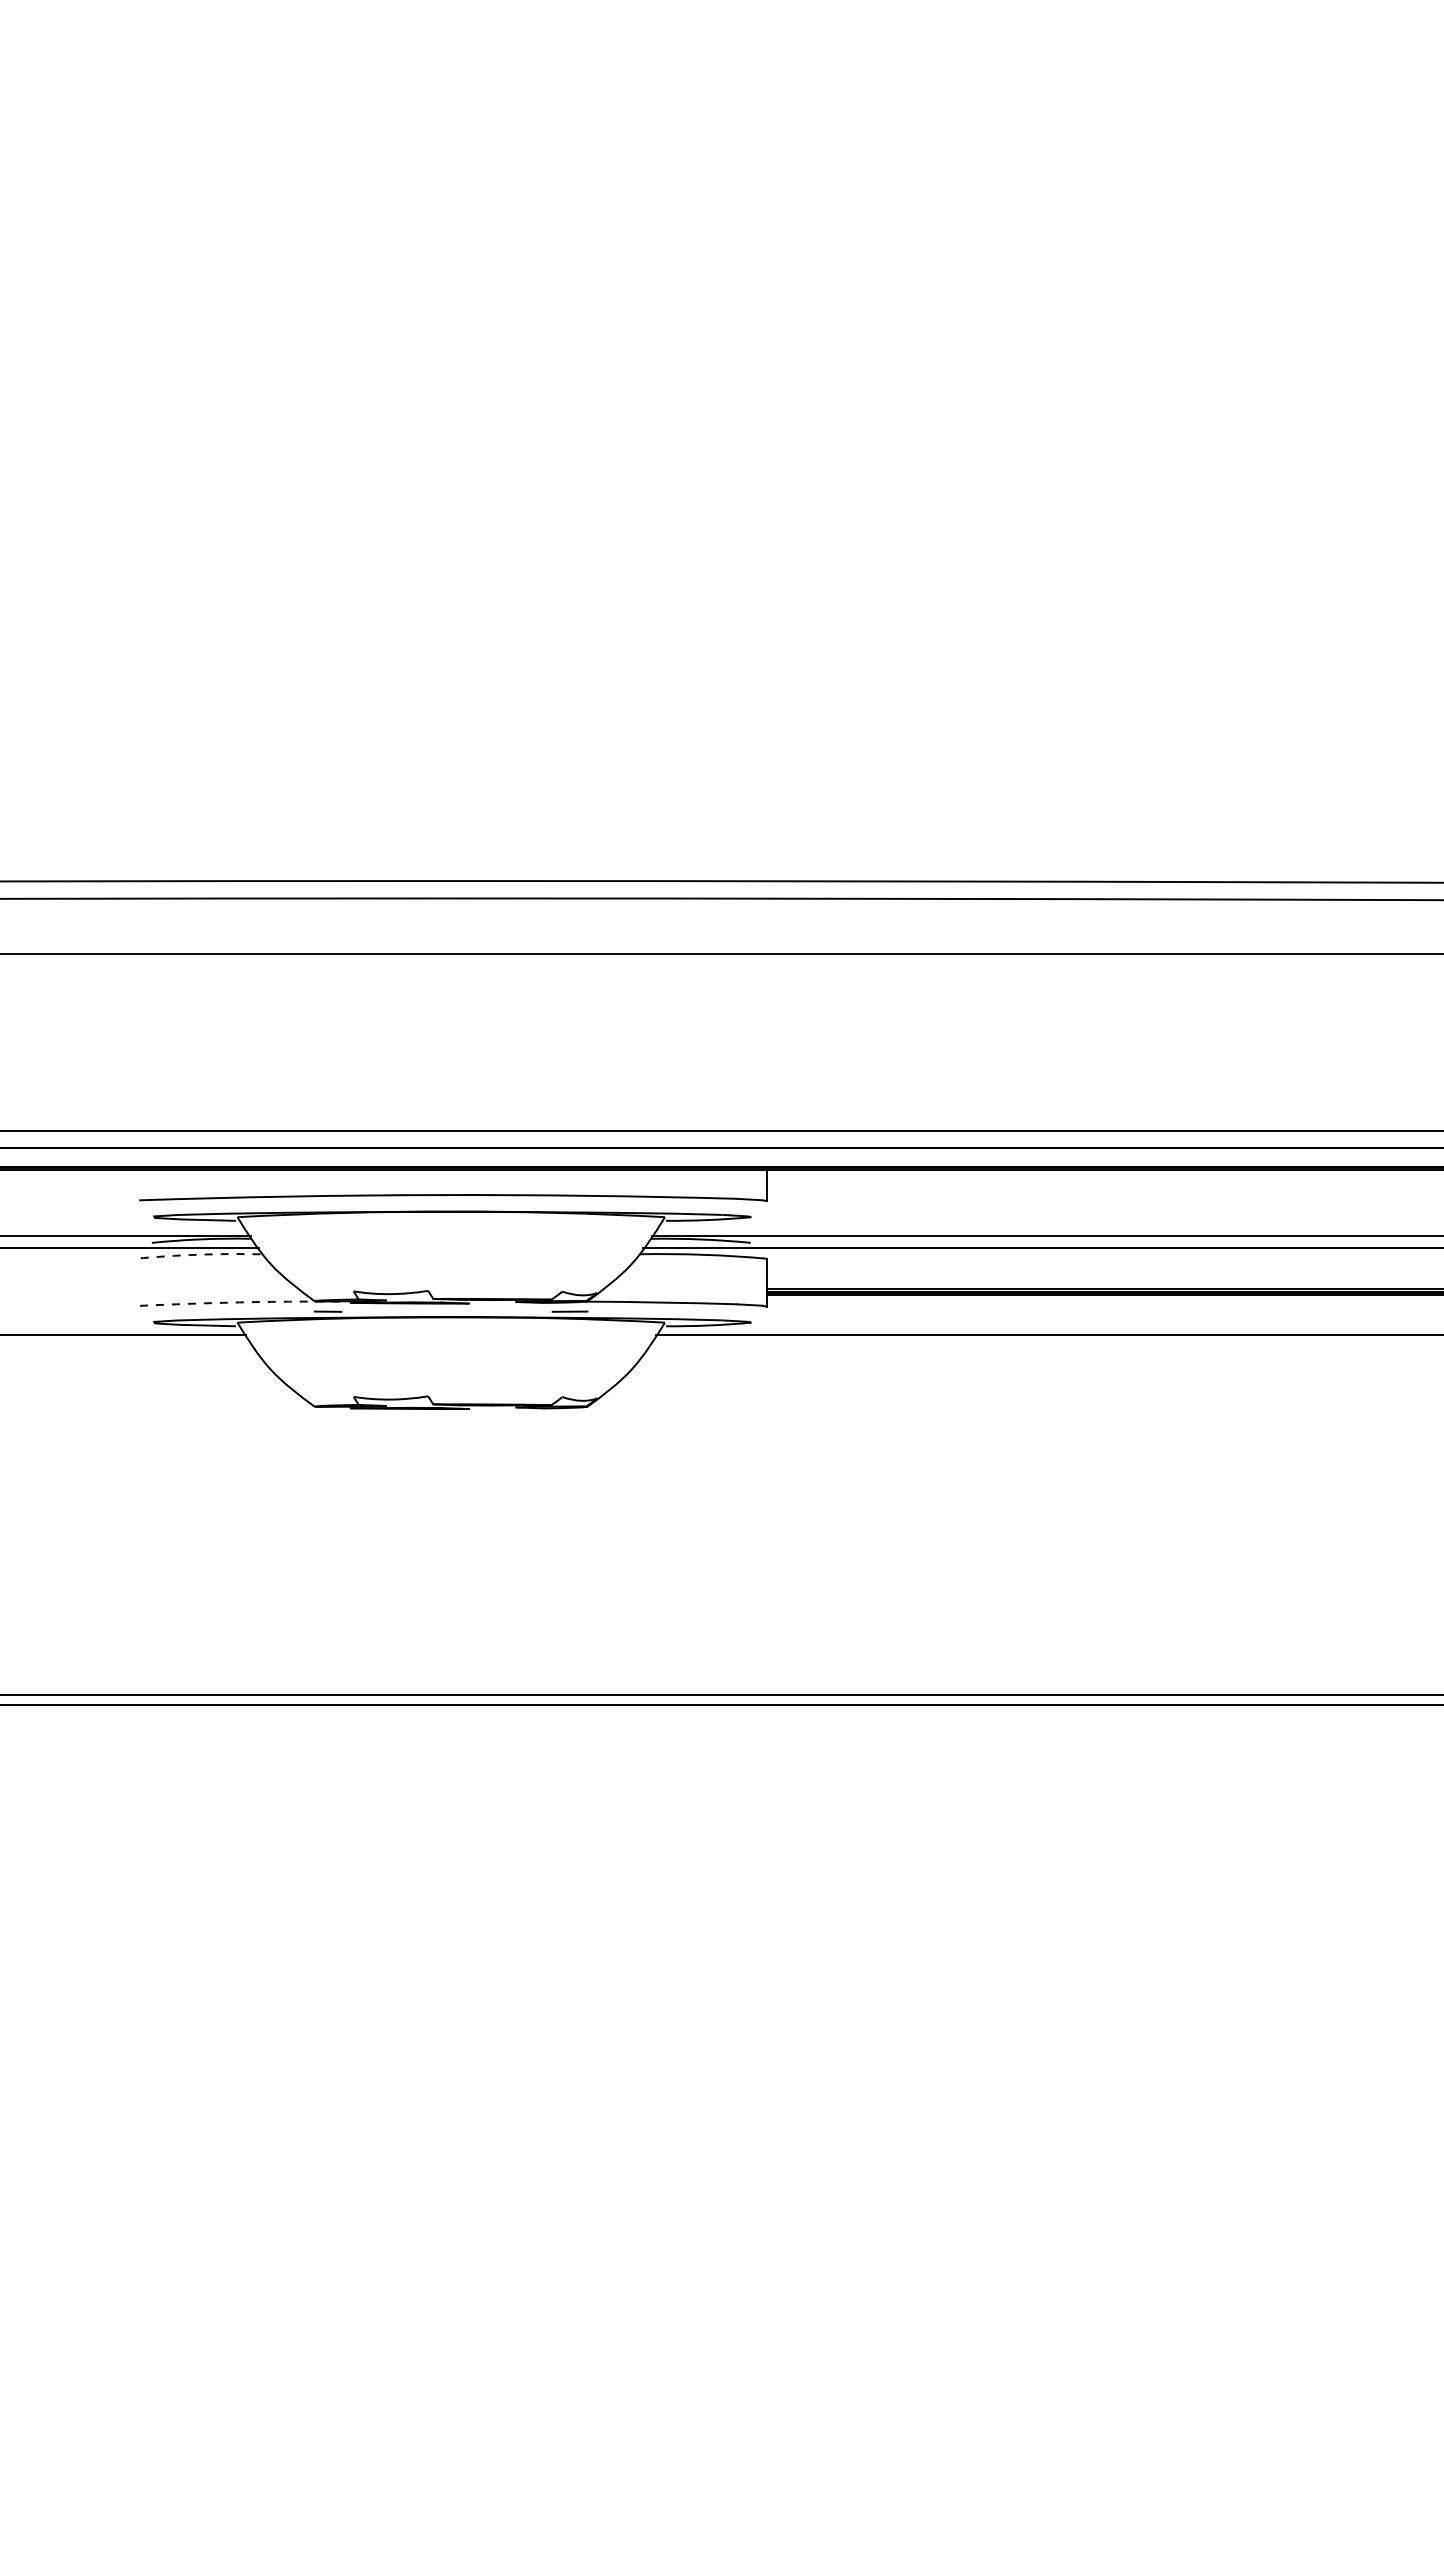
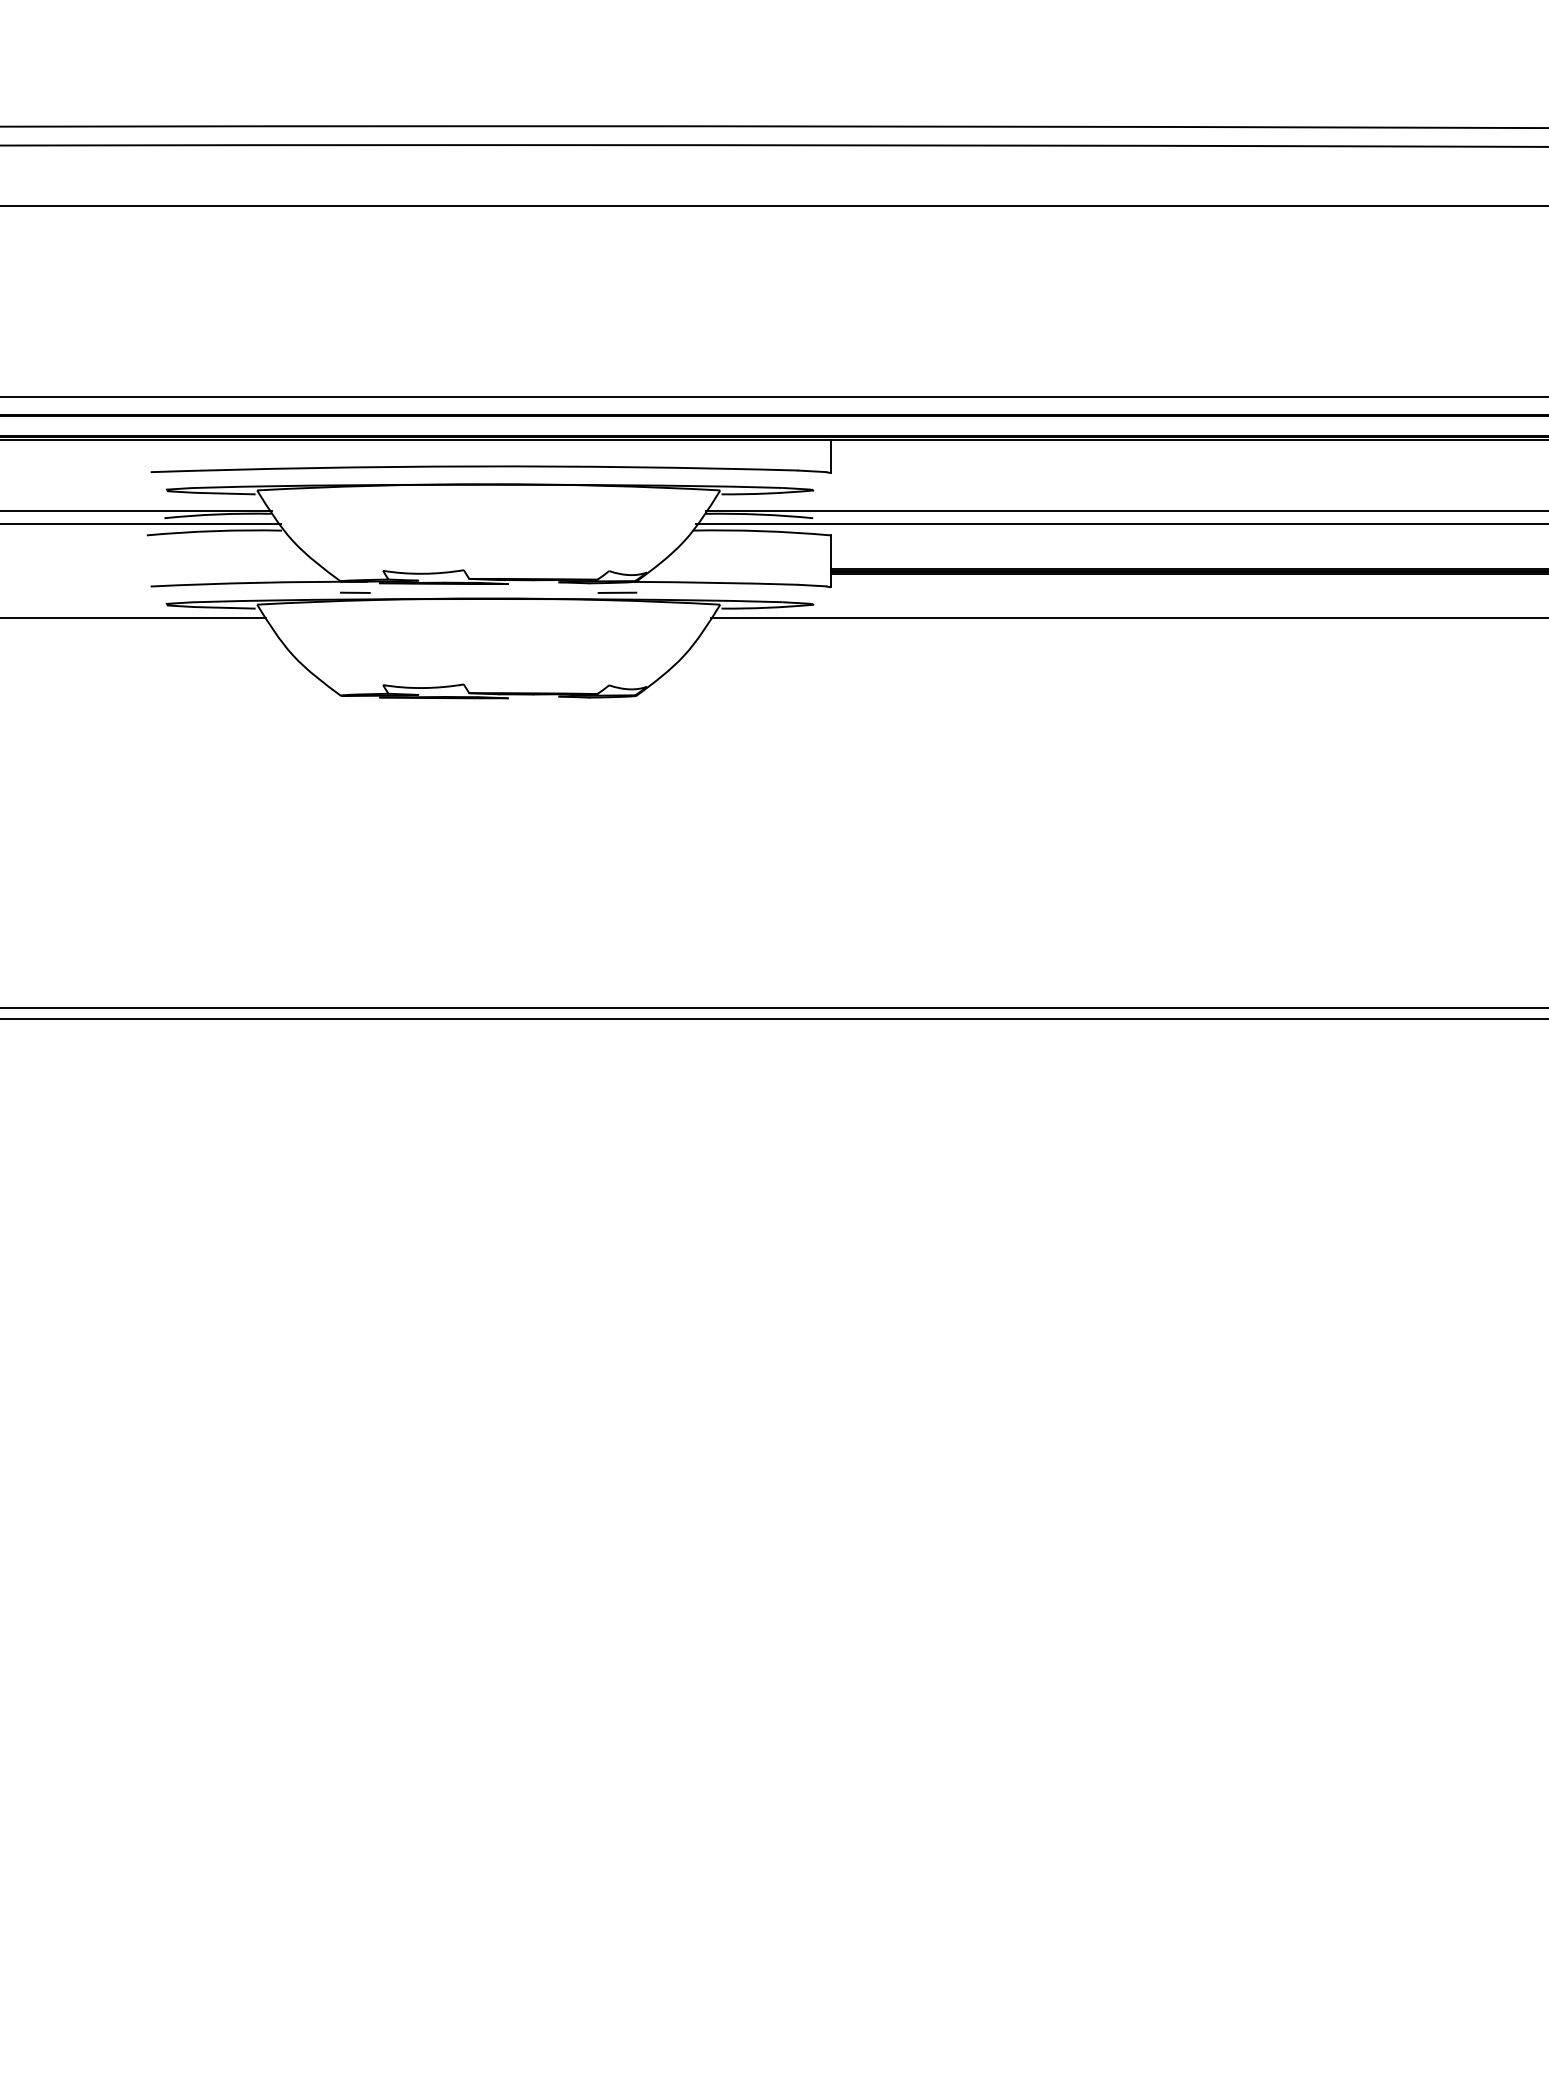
arc: (197, 1254) -> (213, 530), dashed -> solid
arc: (239, 1302) -> (259, 582), dashed -> solid

